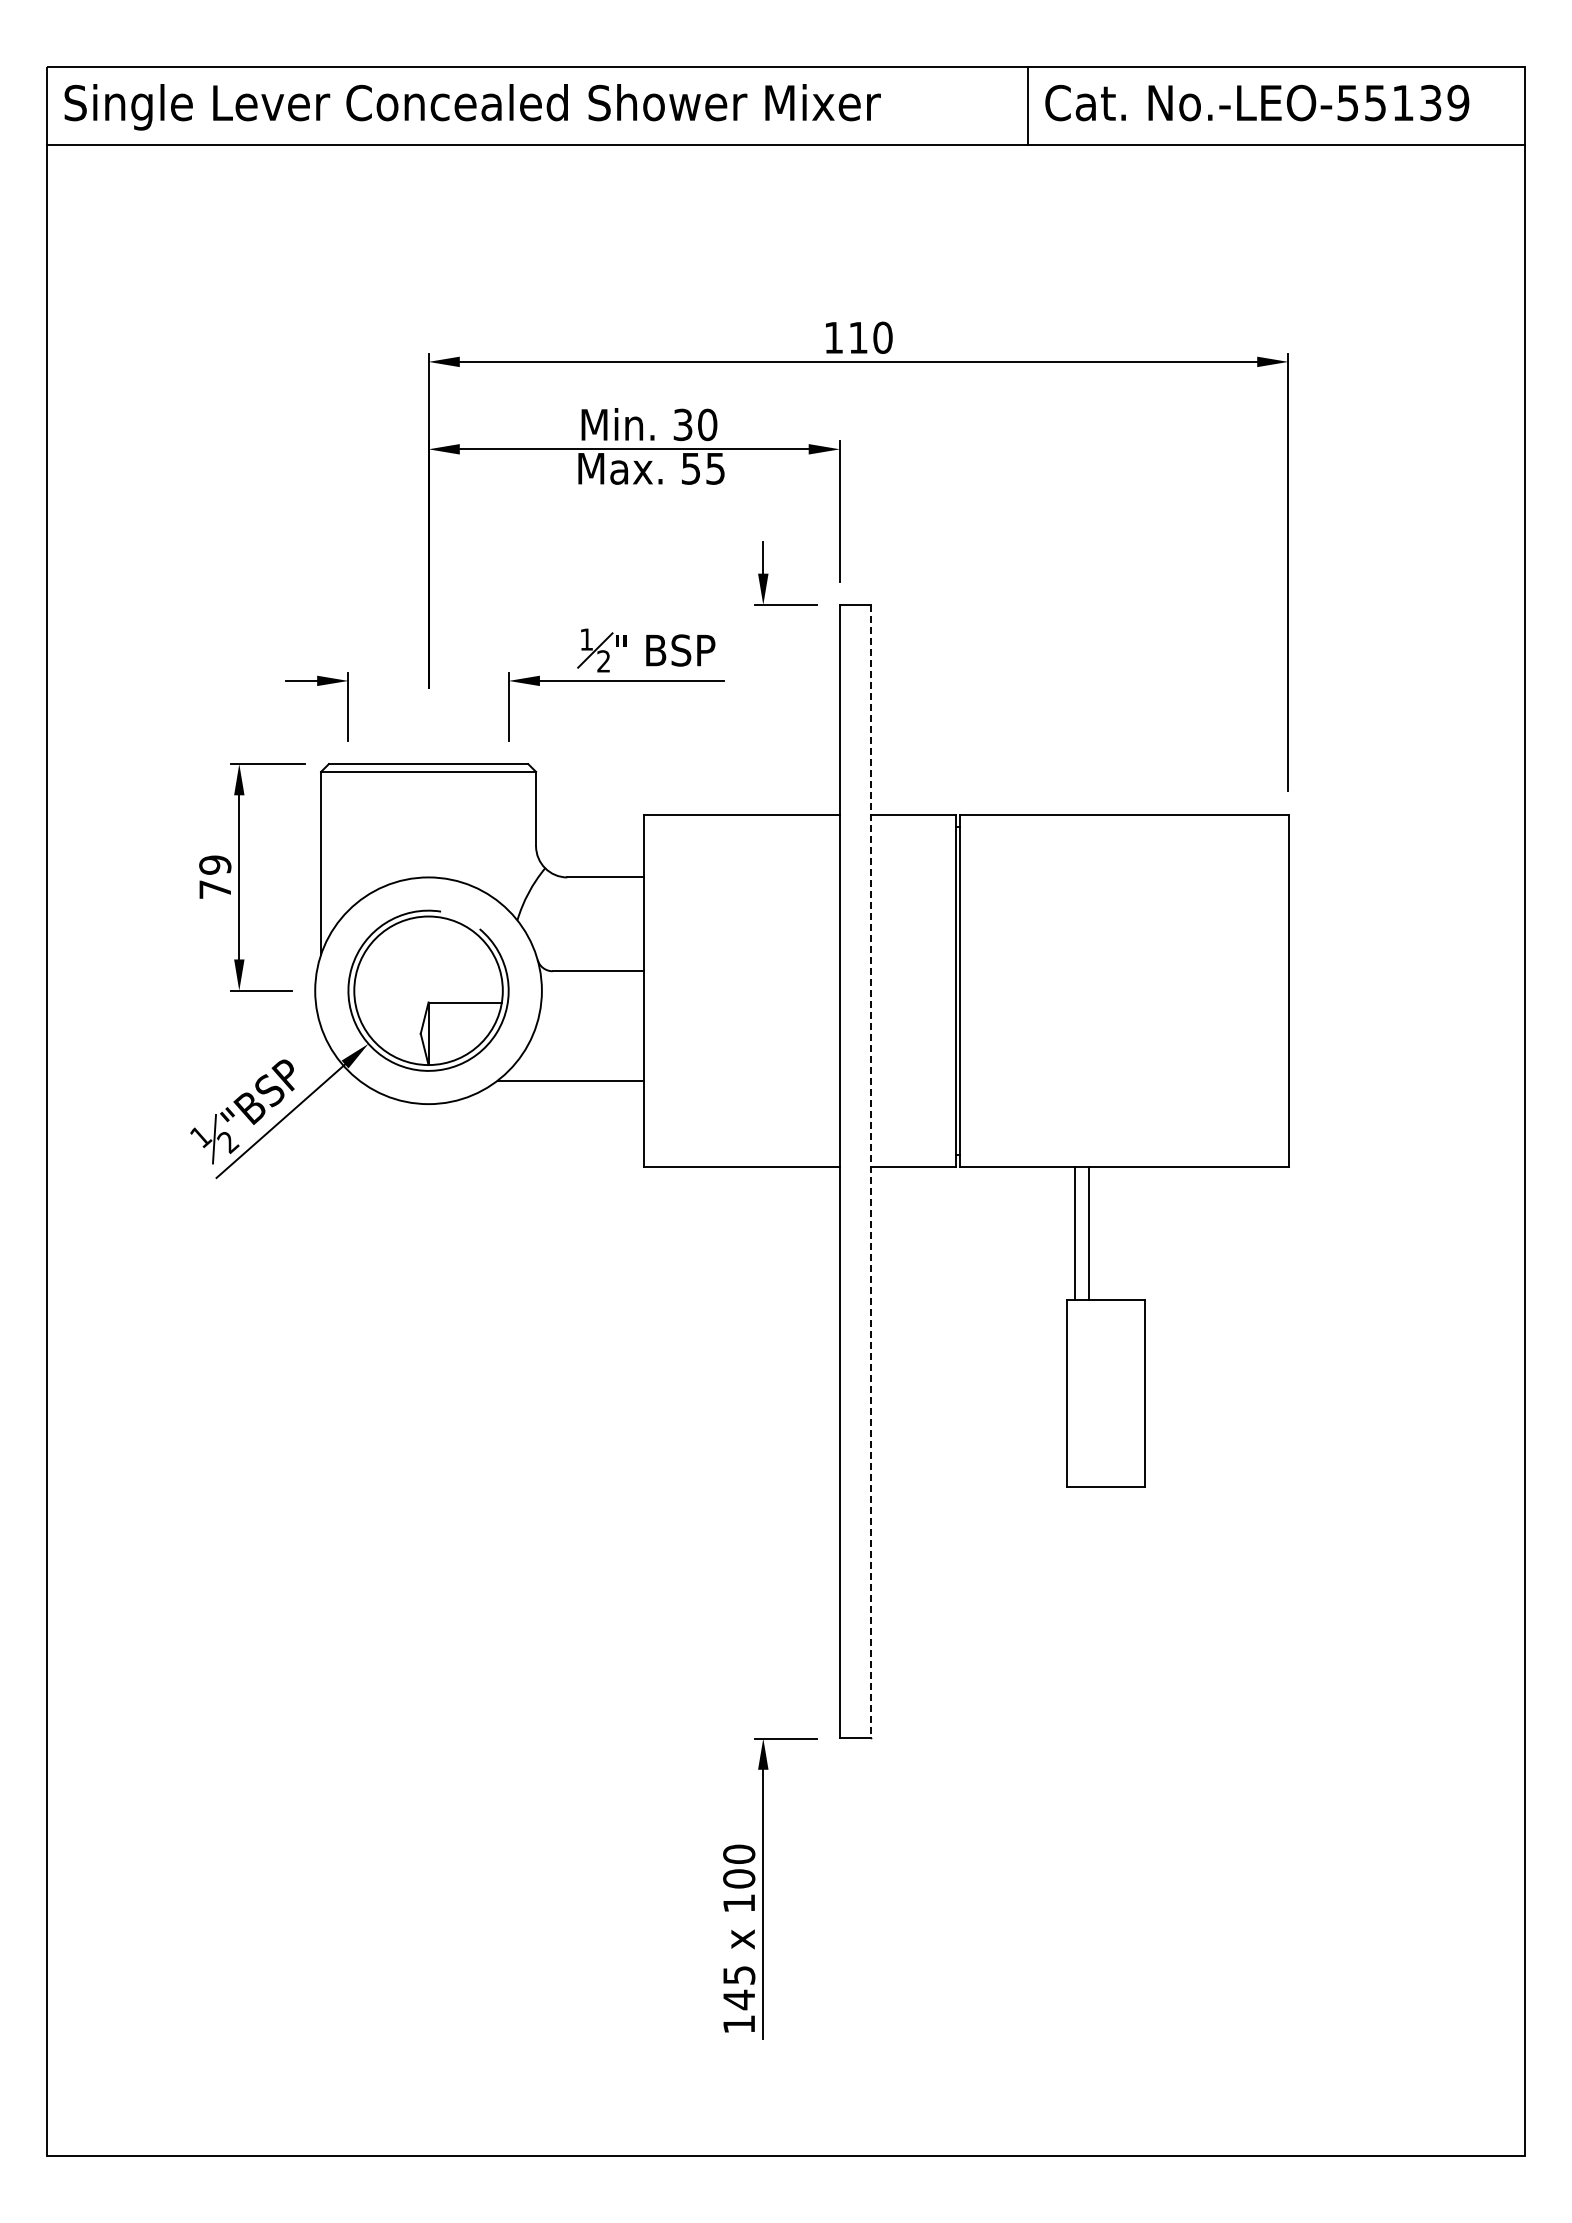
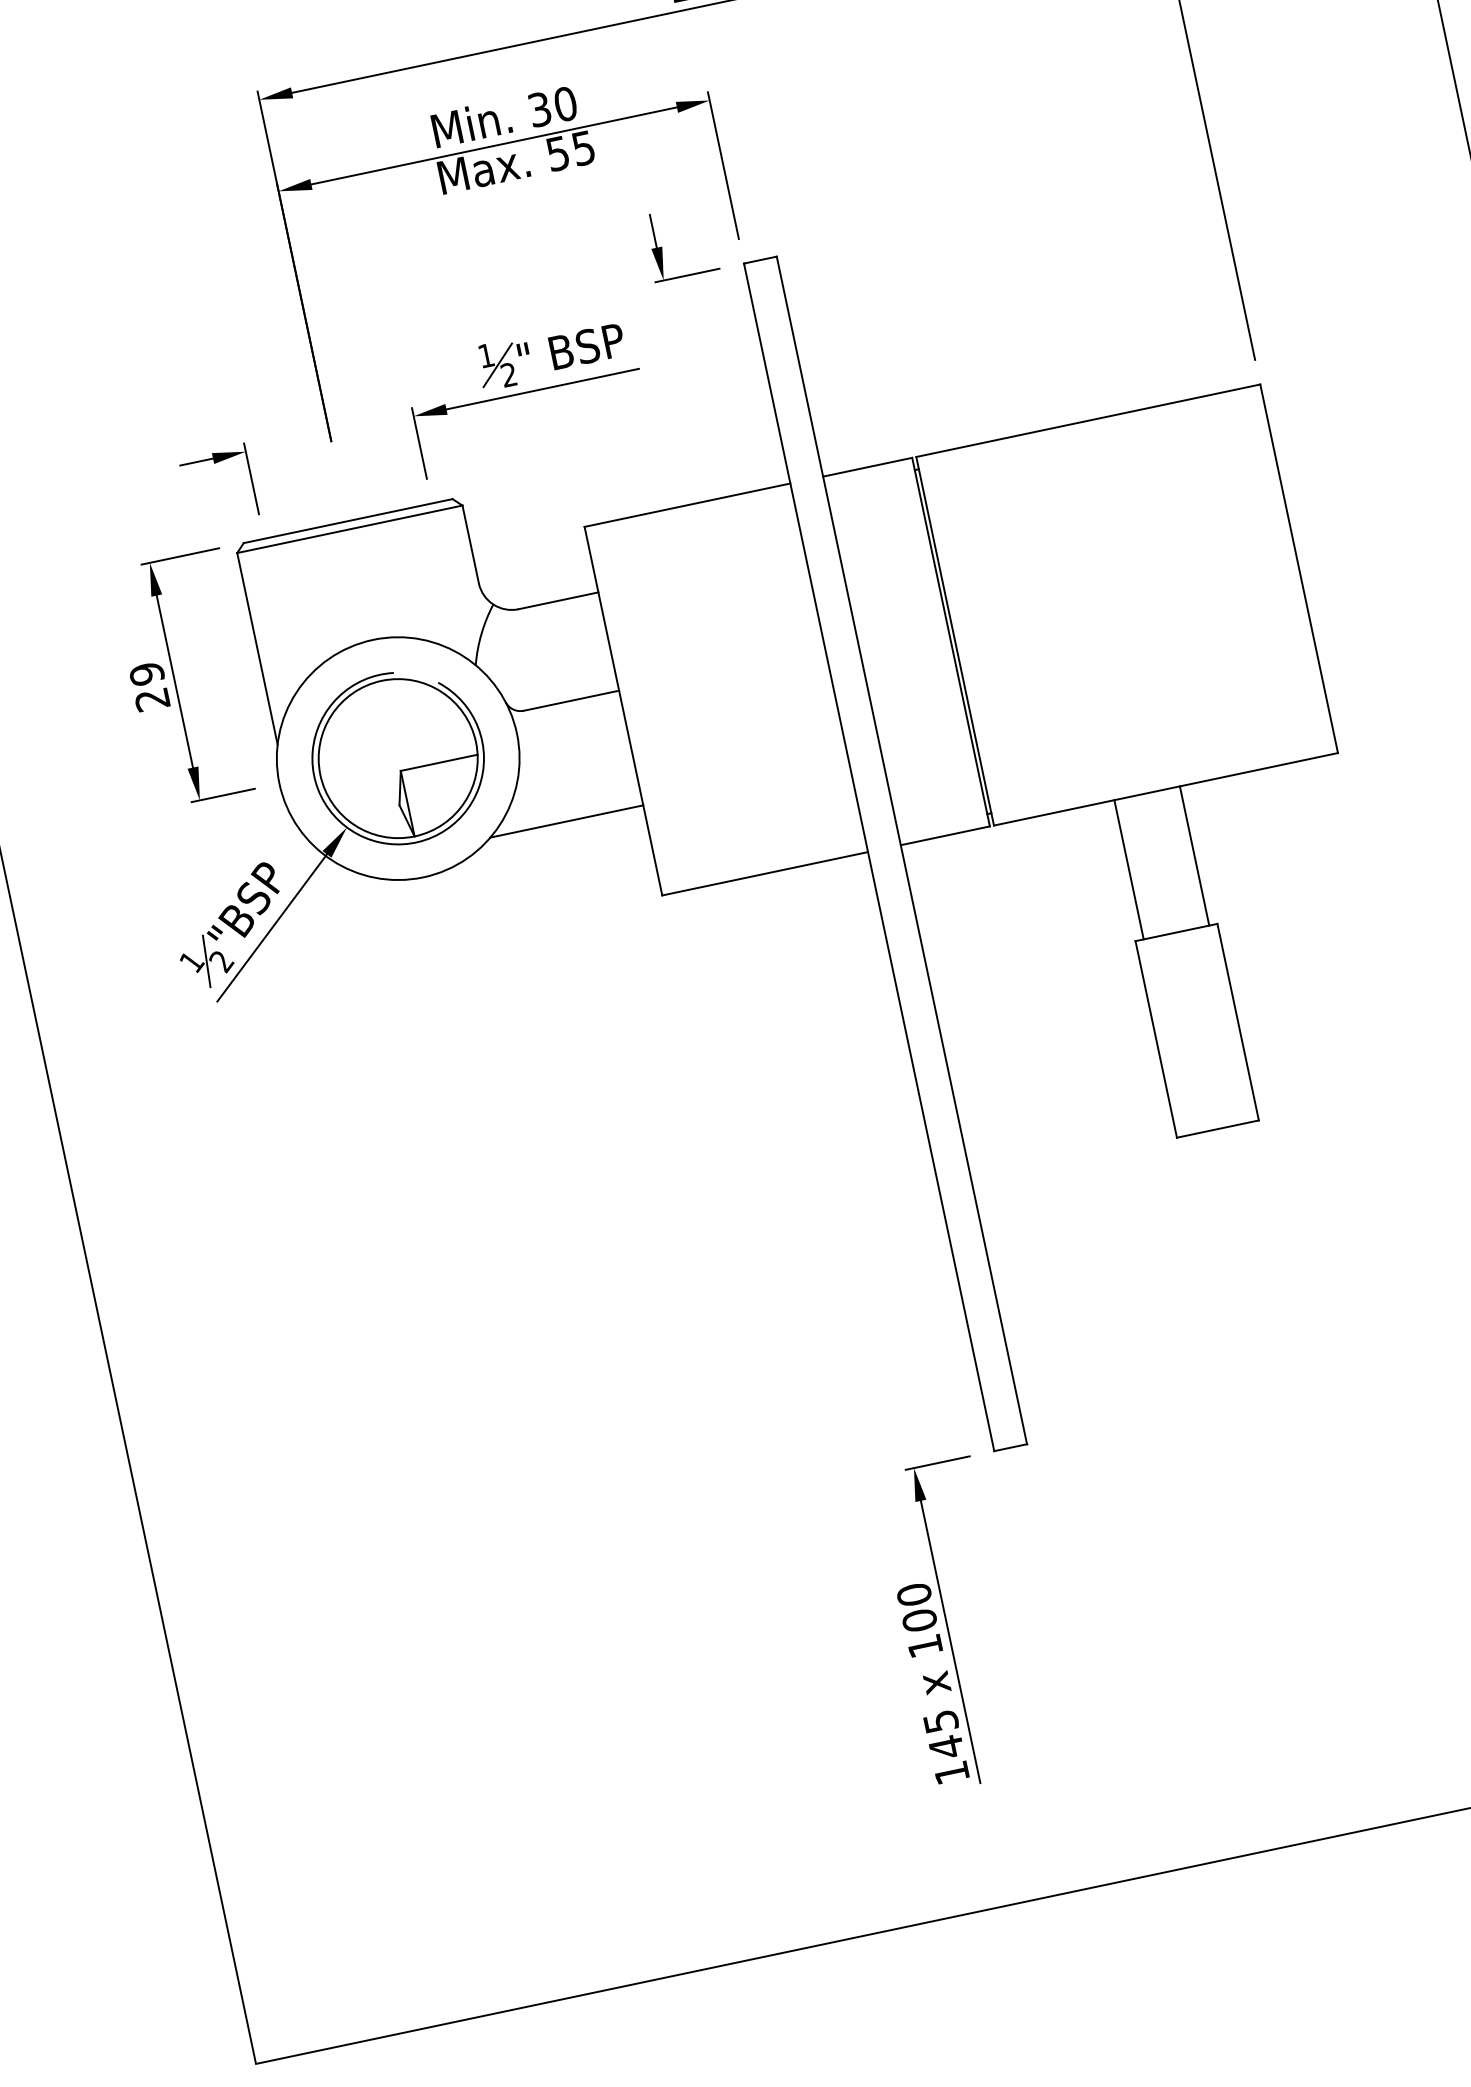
text: (214, 889) -> (151, 699), 79 -> 29
line: (871, 1171) -> (902, 850), dashed -> solid
line: (1088, 1232) -> (1194, 855), moved

